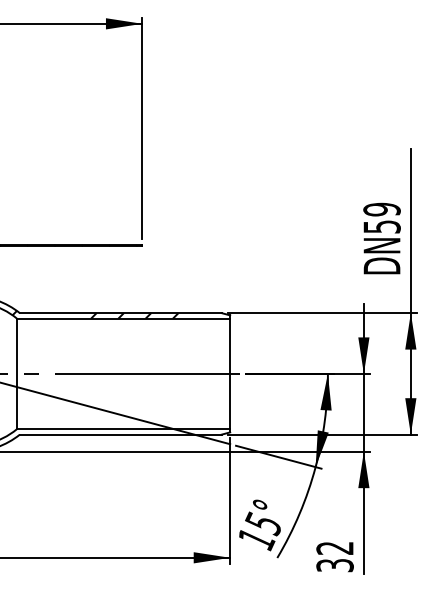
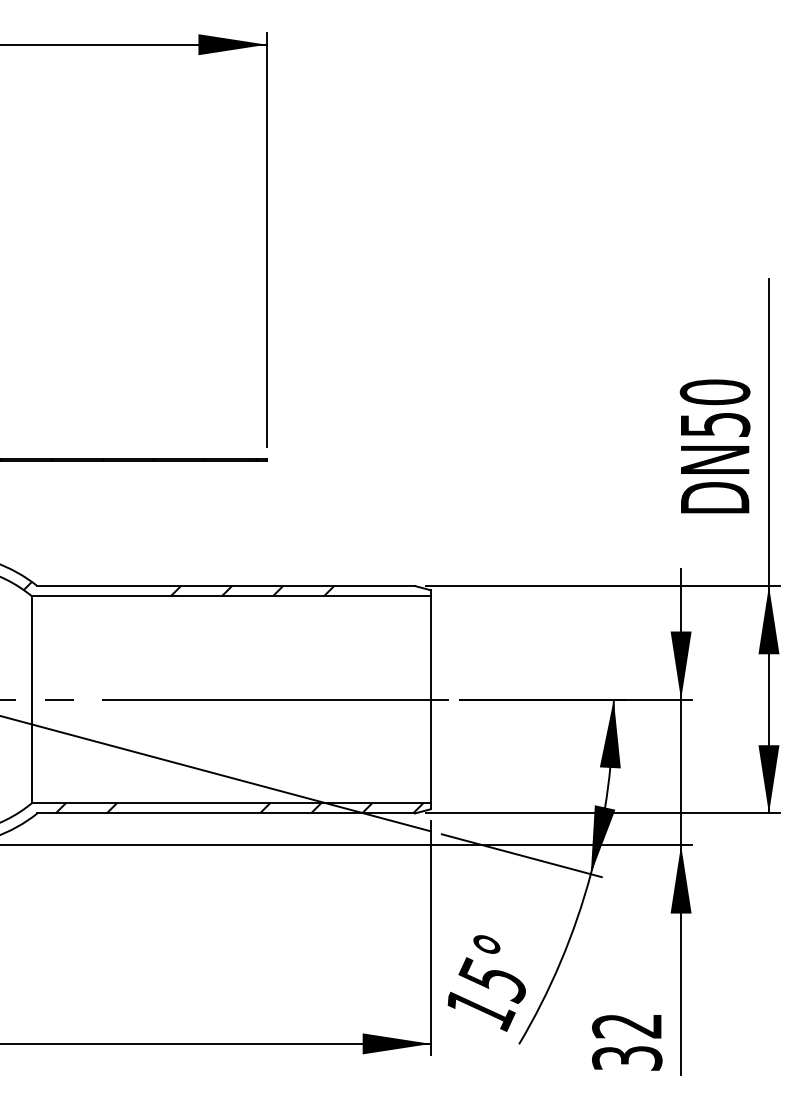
text: (381, 209) -> (714, 392), DN59 -> DN50
hatch: (127, 431) -> (238, 807), added

